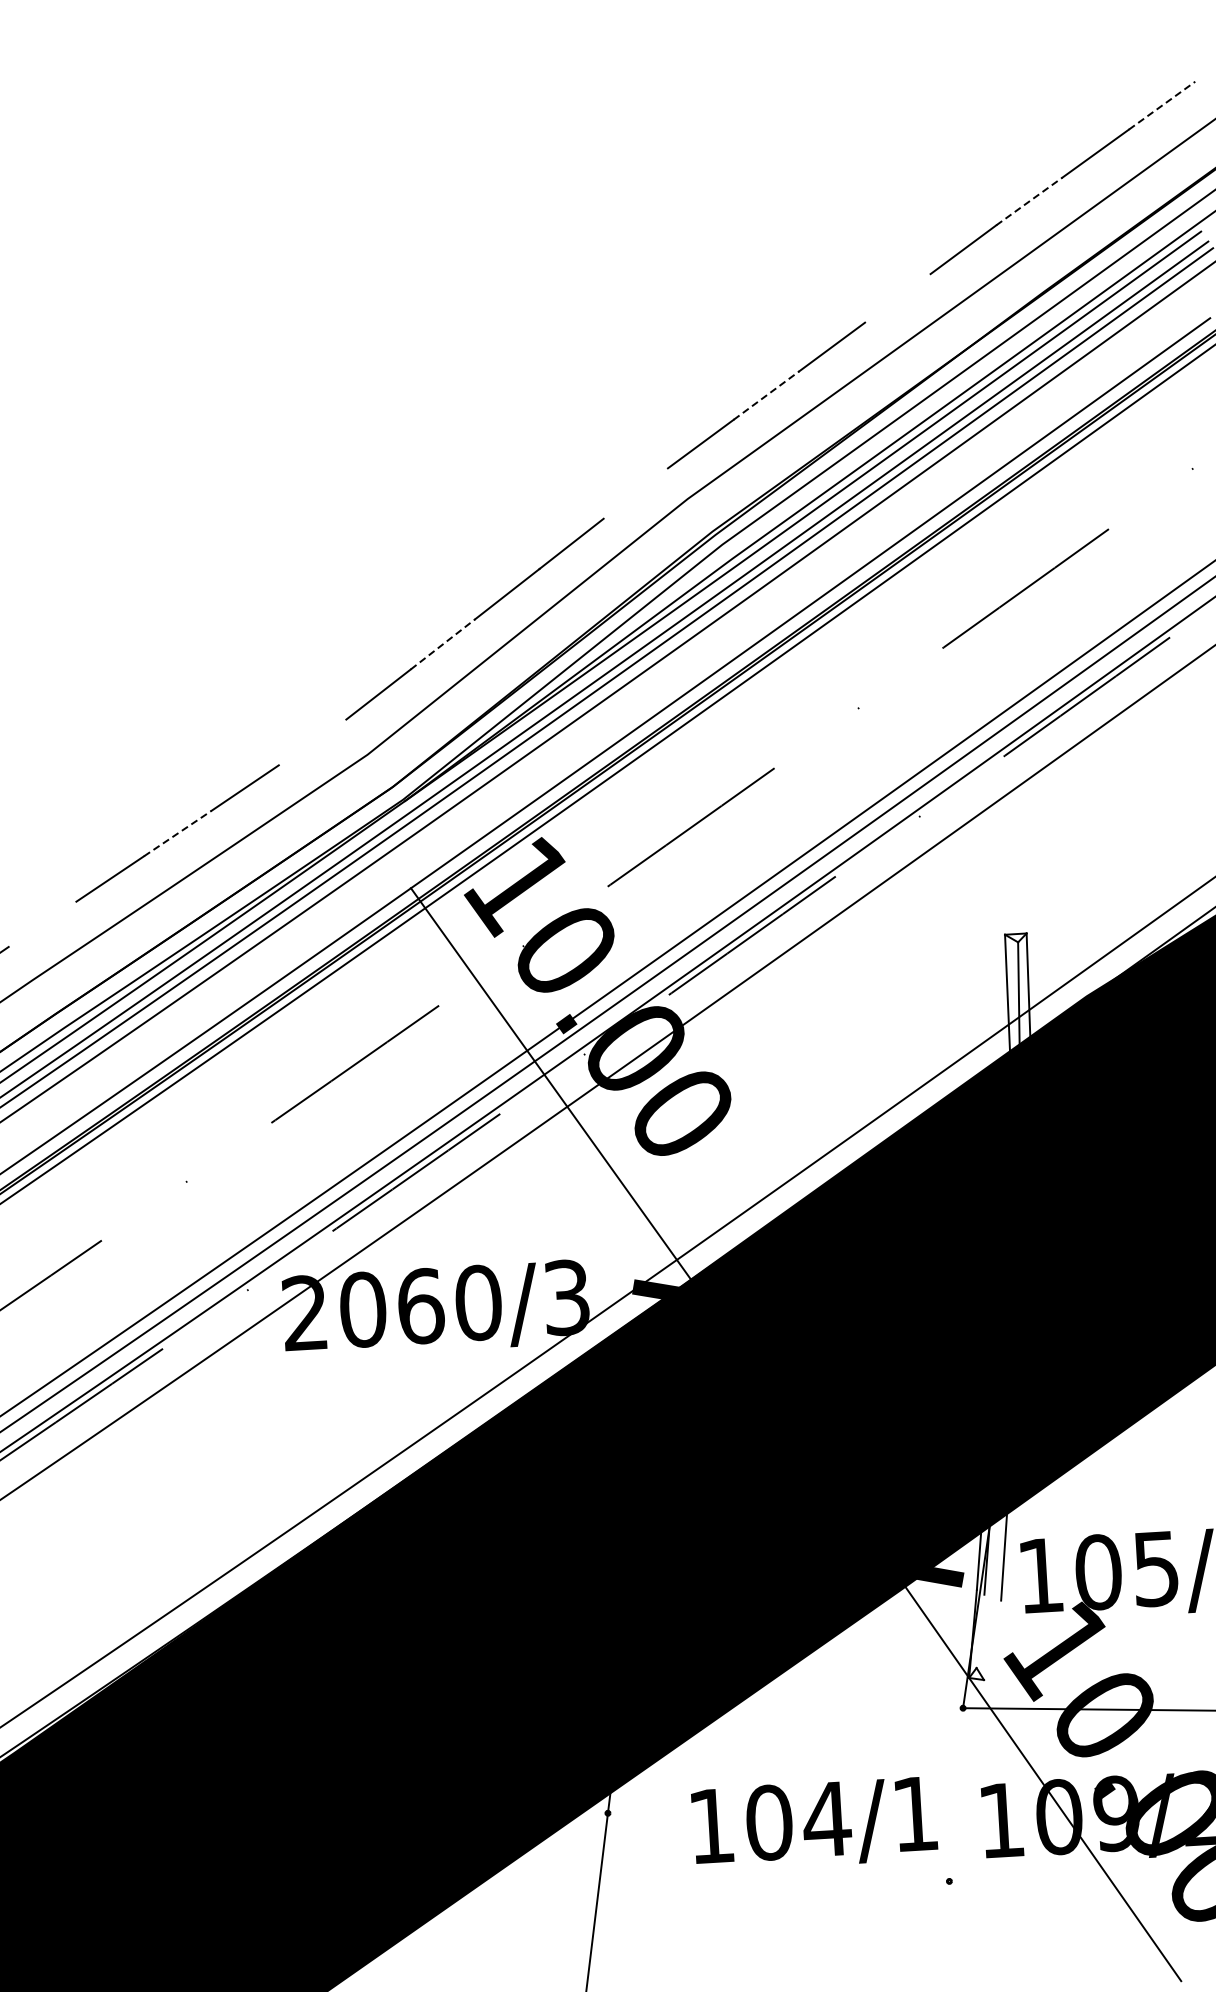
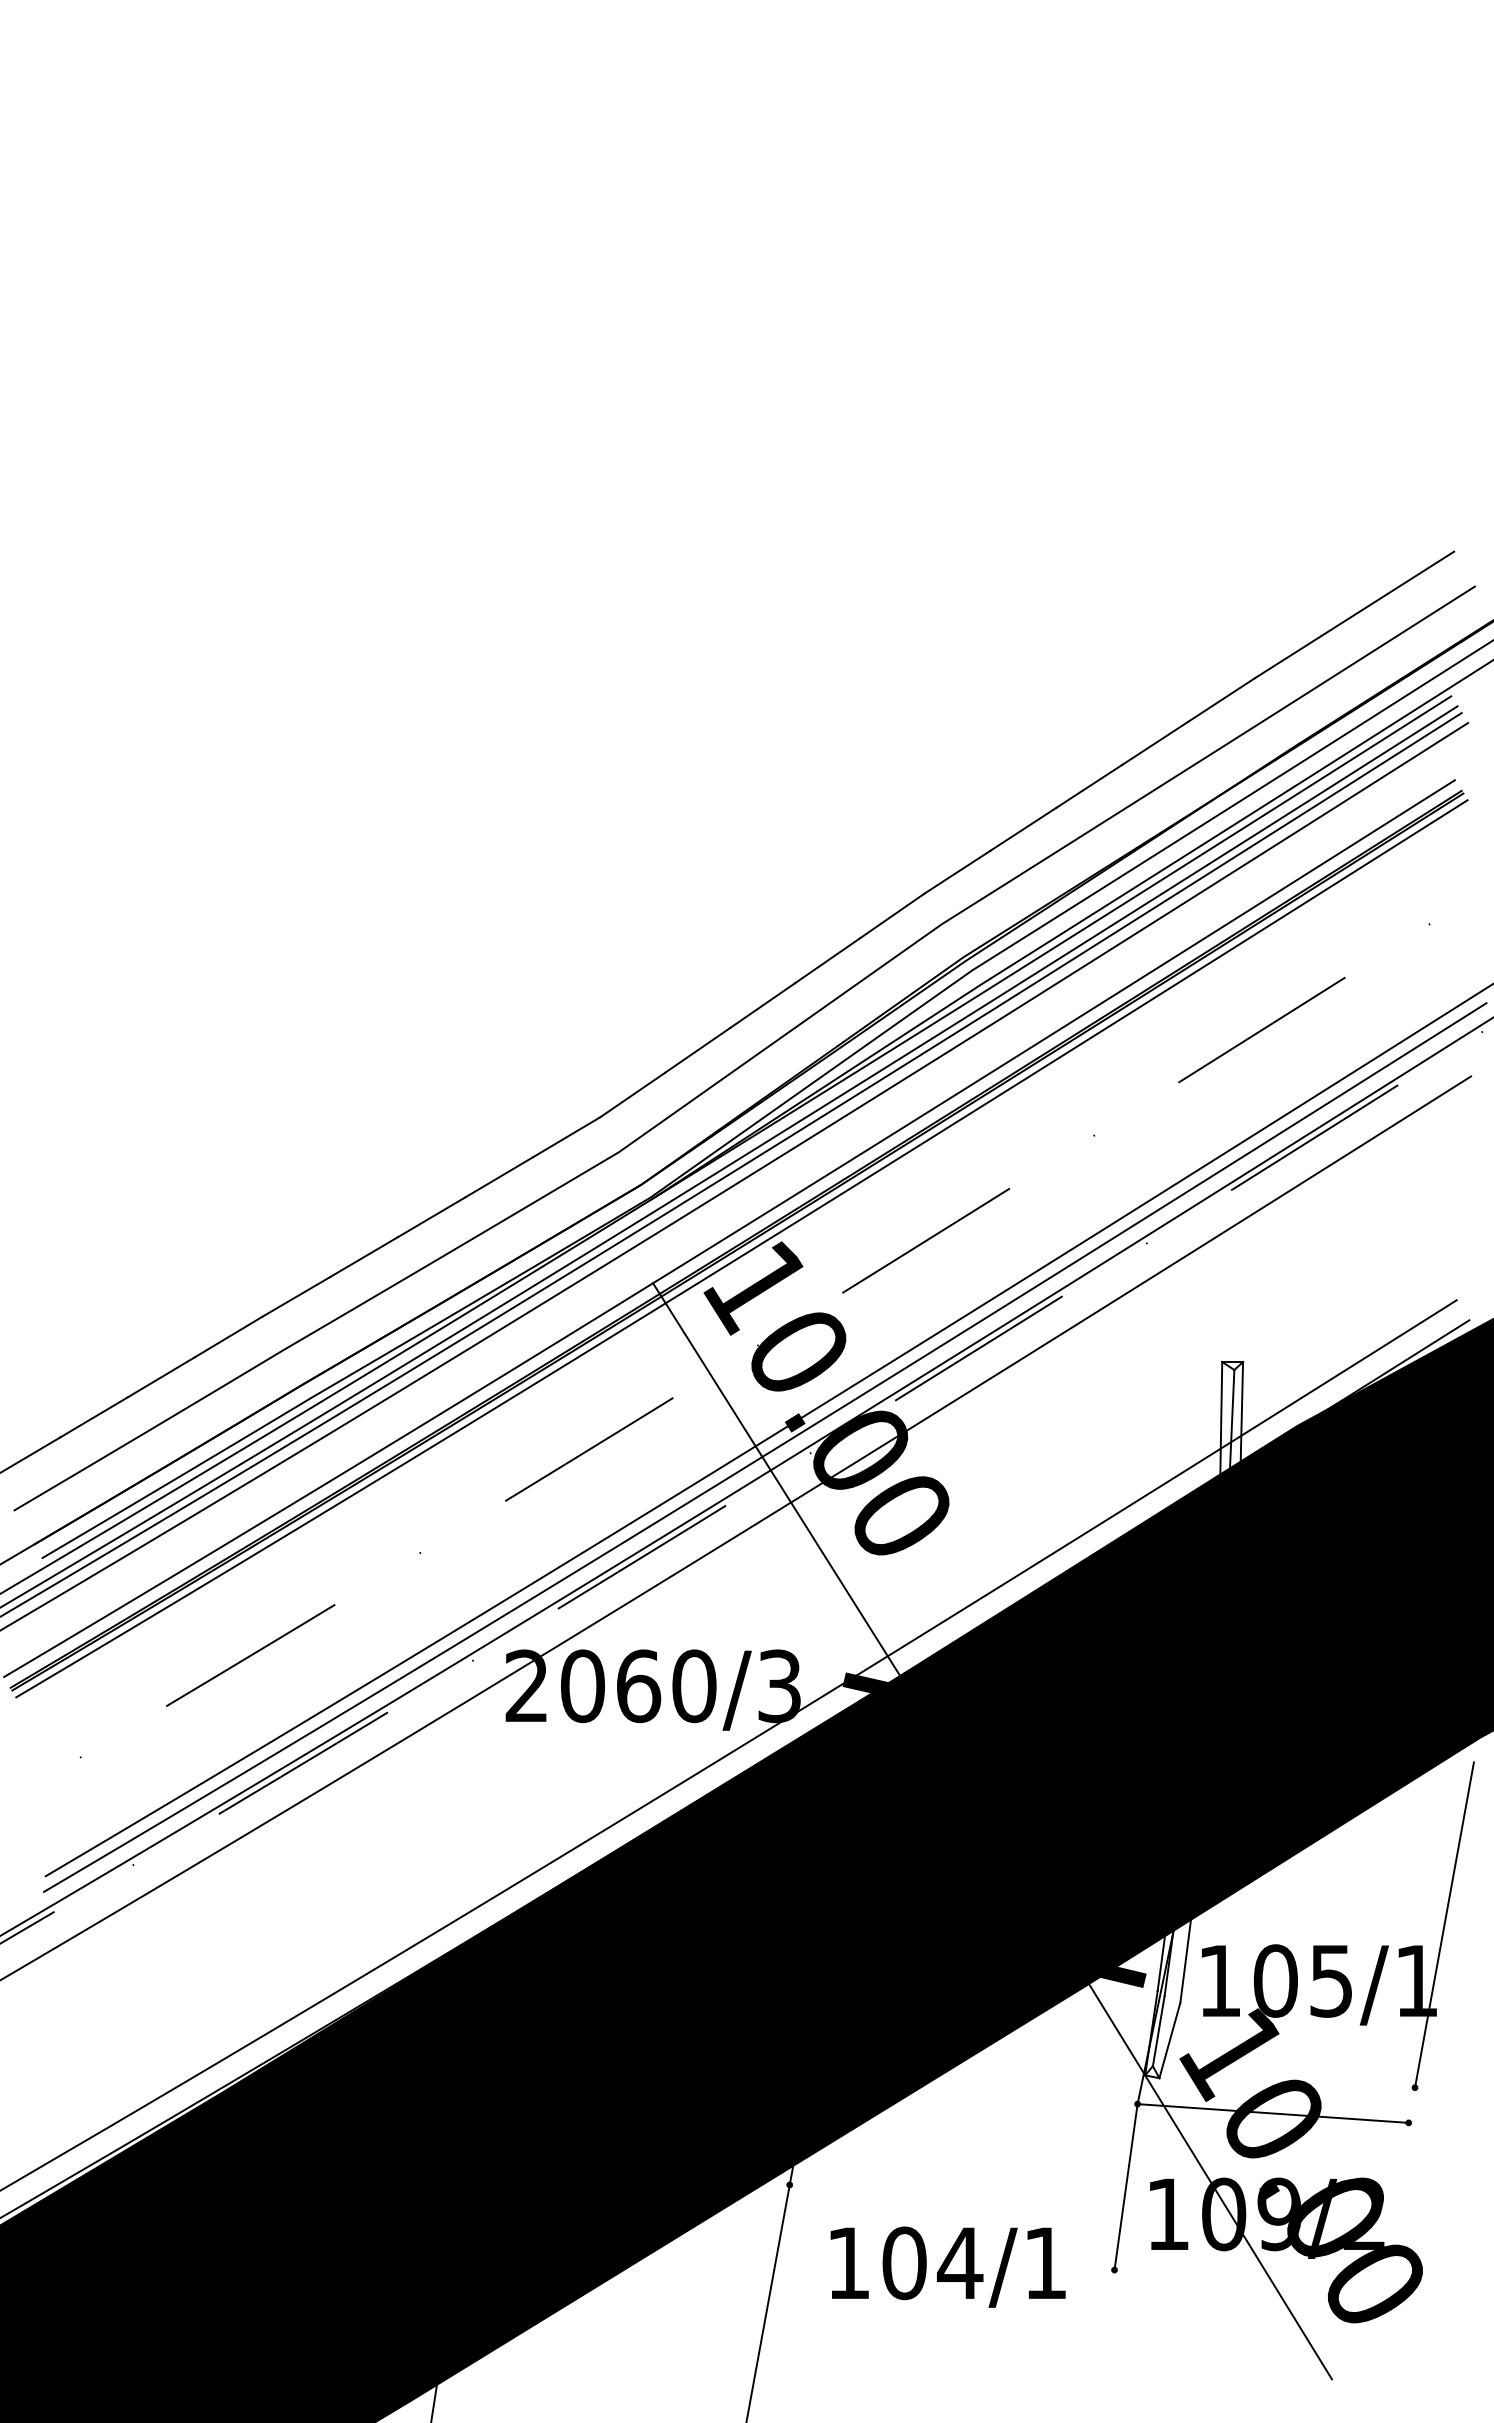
line: (1162, 105) -> (1421, 572), dashed -> solid
line: (1030, 201) -> (1288, 657), dashed -> solid
line: (897, 297) -> (1155, 742), added
line: (766, 395) -> (1023, 829), dashed -> solid
line: (635, 492) -> (891, 915), added
line: (443, 644) -> (698, 1050), dashed -> solid
line: (312, 742) -> (566, 1137), added
line: (178, 832) -> (432, 1216), dashed -> solid
line: (42, 923) -> (296, 1296), added
line: (980, 1631) -> (1158, 2031), added
line: (992, 1640) -> (1169, 2040), added
line: (955, 1795) -> (1125, 2187), added
text: (814, 1823) -> (947, 2266), moved

